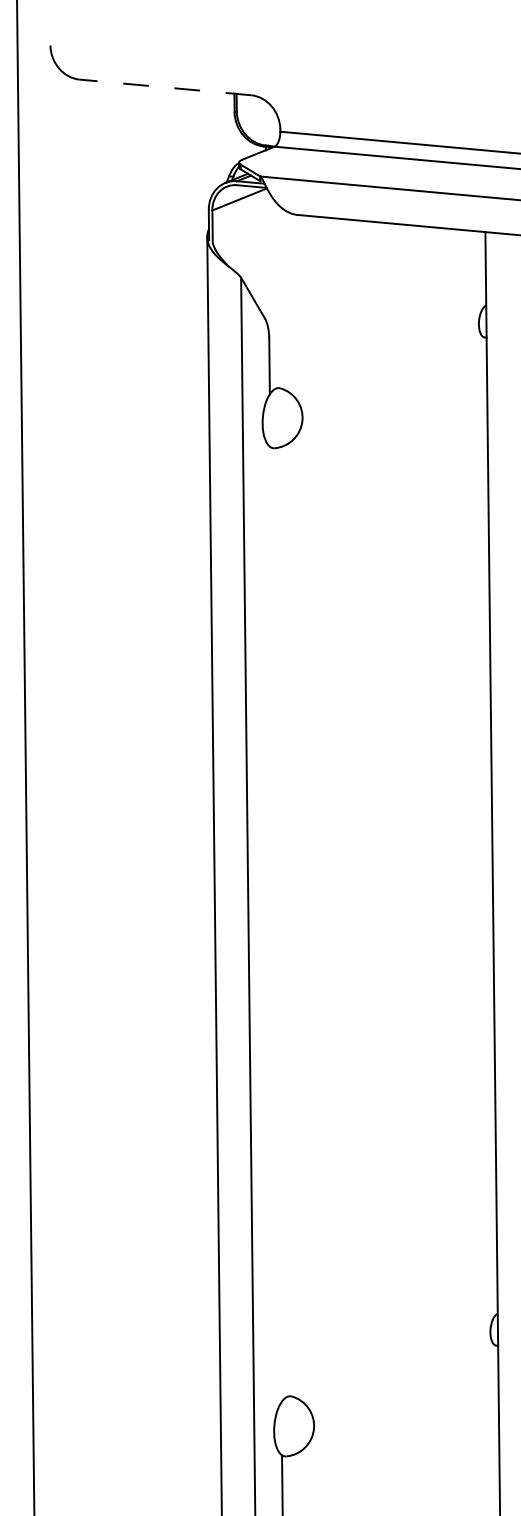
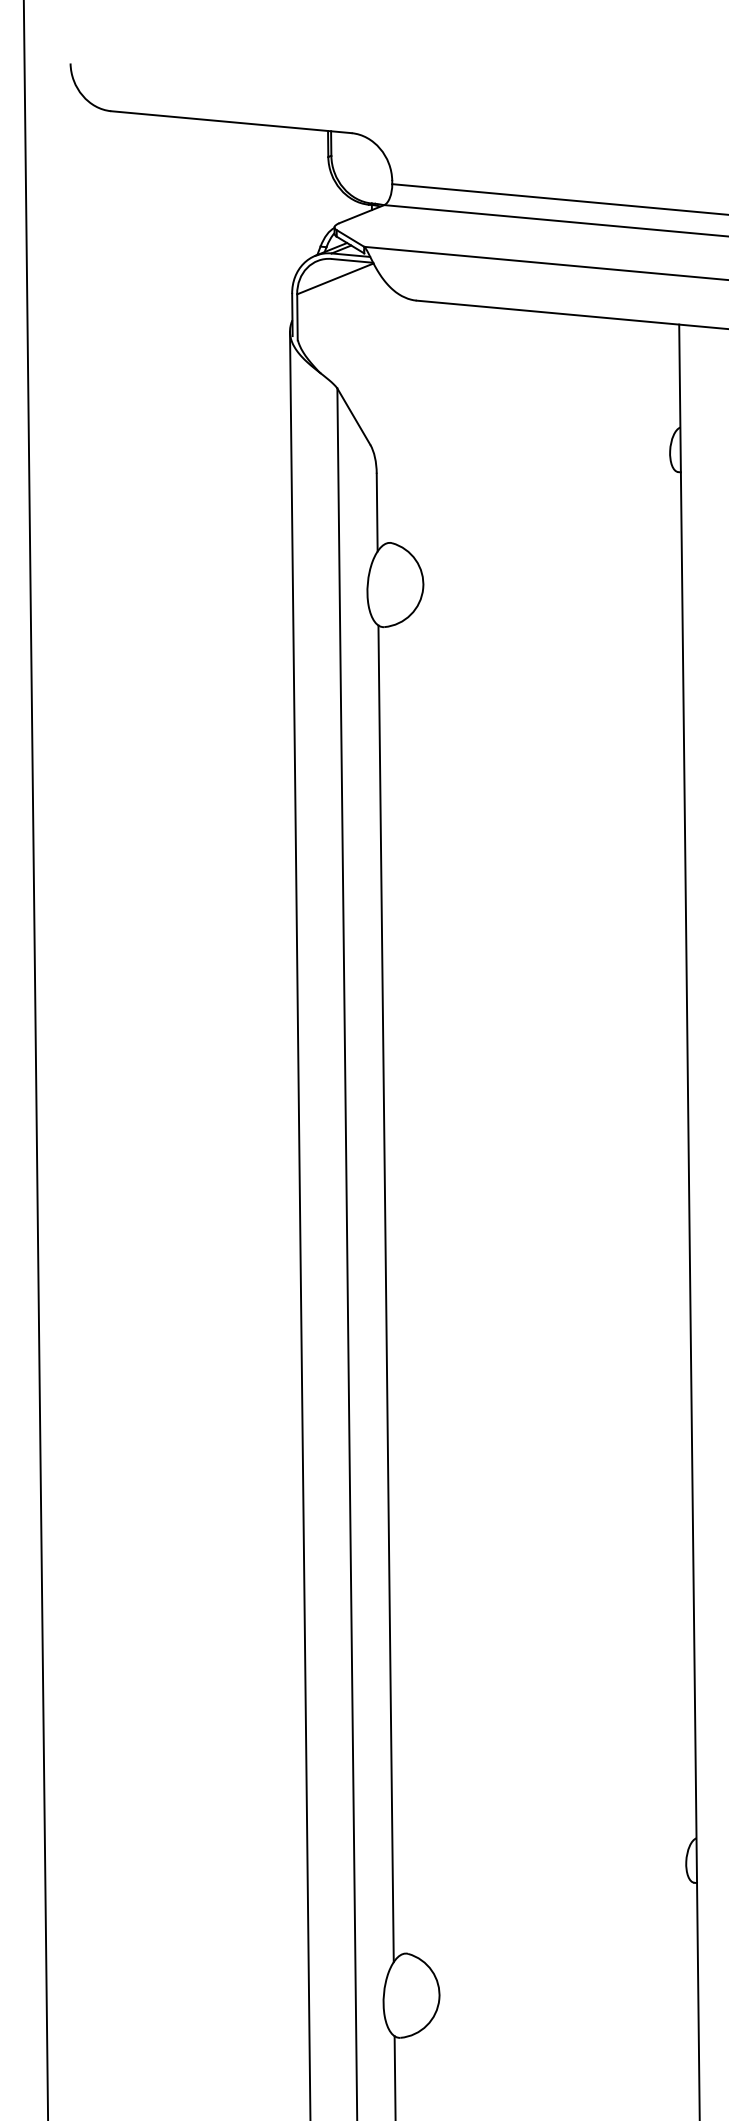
line: (164, 87) -> (230, 122), dashed -> solid
line: (275, 924) -> (385, 1293), added

